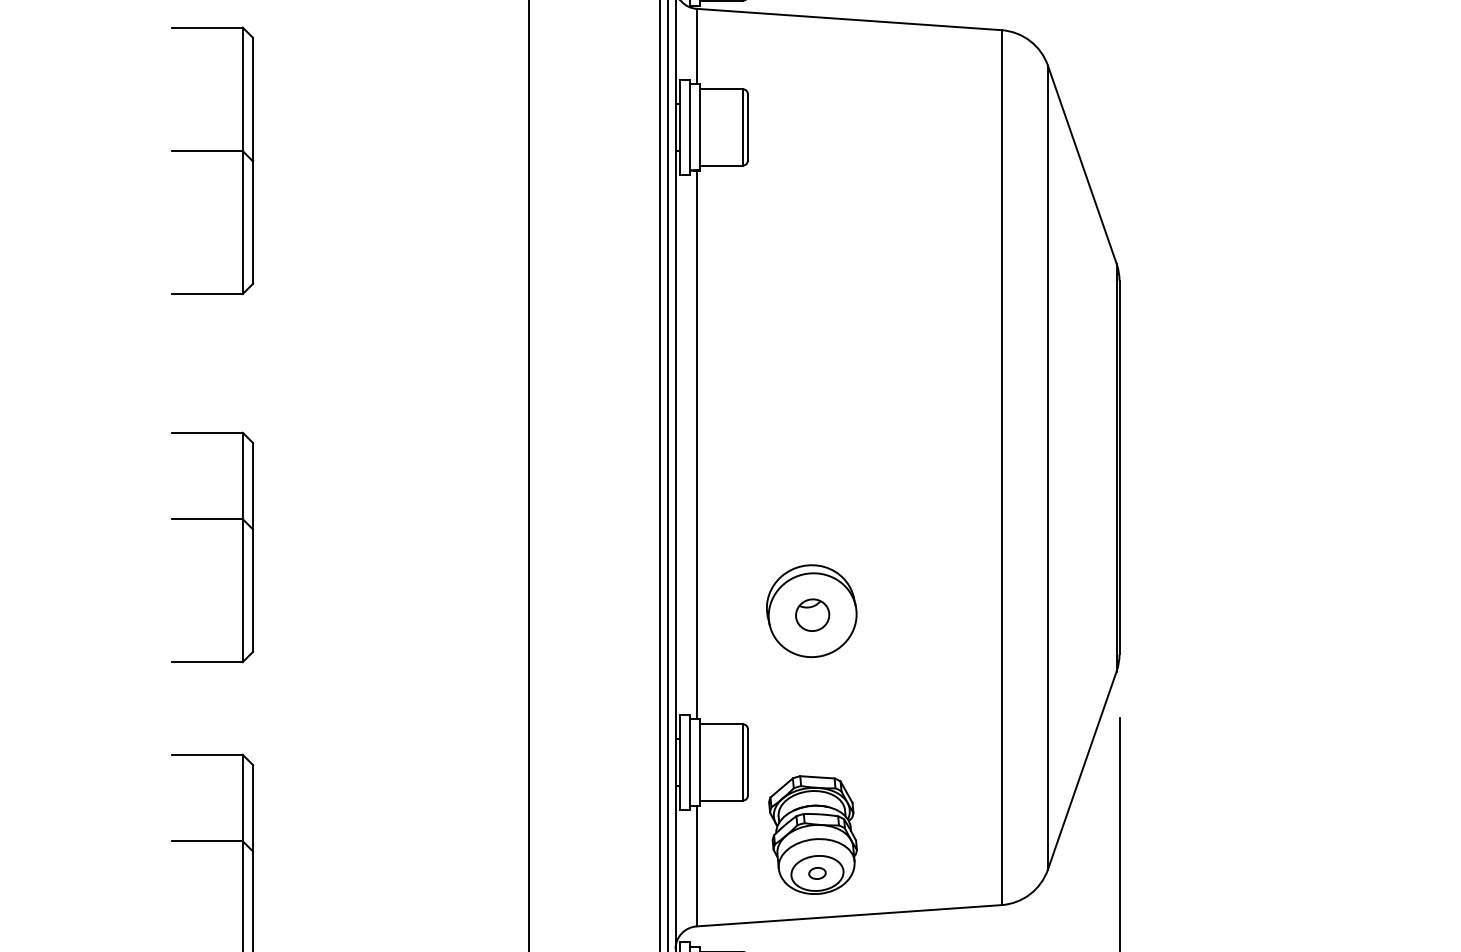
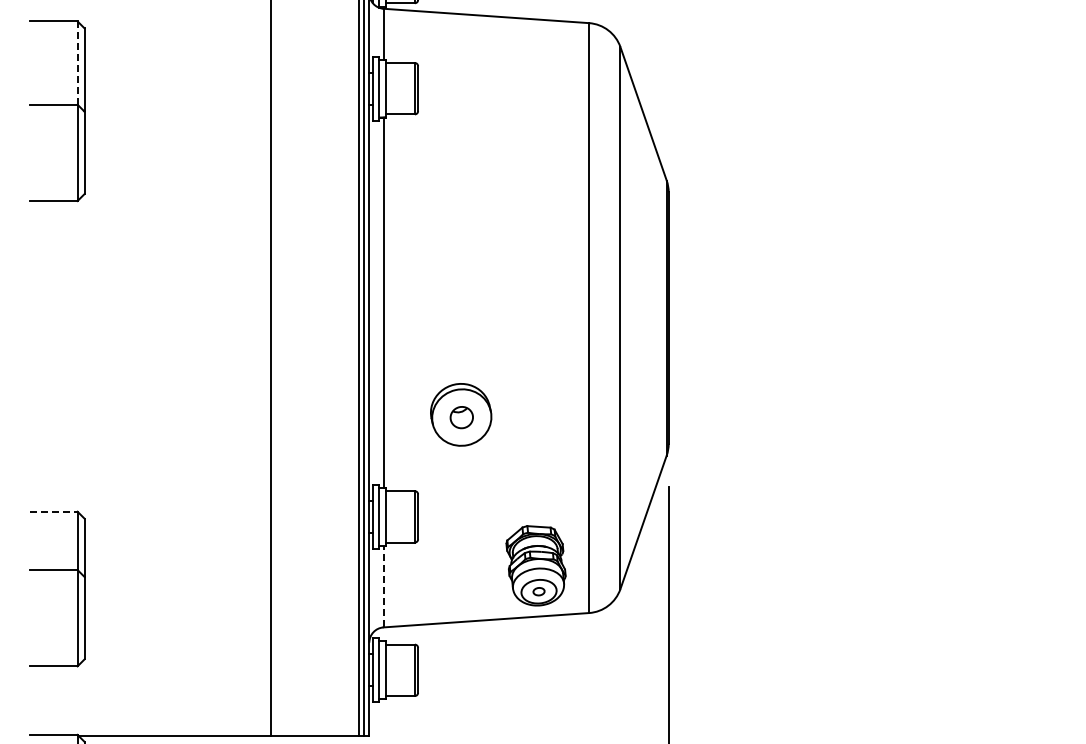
line: (242, 90) -> (77, 63), solid -> dashed
part: (212, 520) -> (57, 353), removed
line: (207, 754) -> (53, 511), solid -> dashed
part: (812, 834) -> (535, 565), moved
line: (696, 865) -> (383, 586), solid -> dashed

